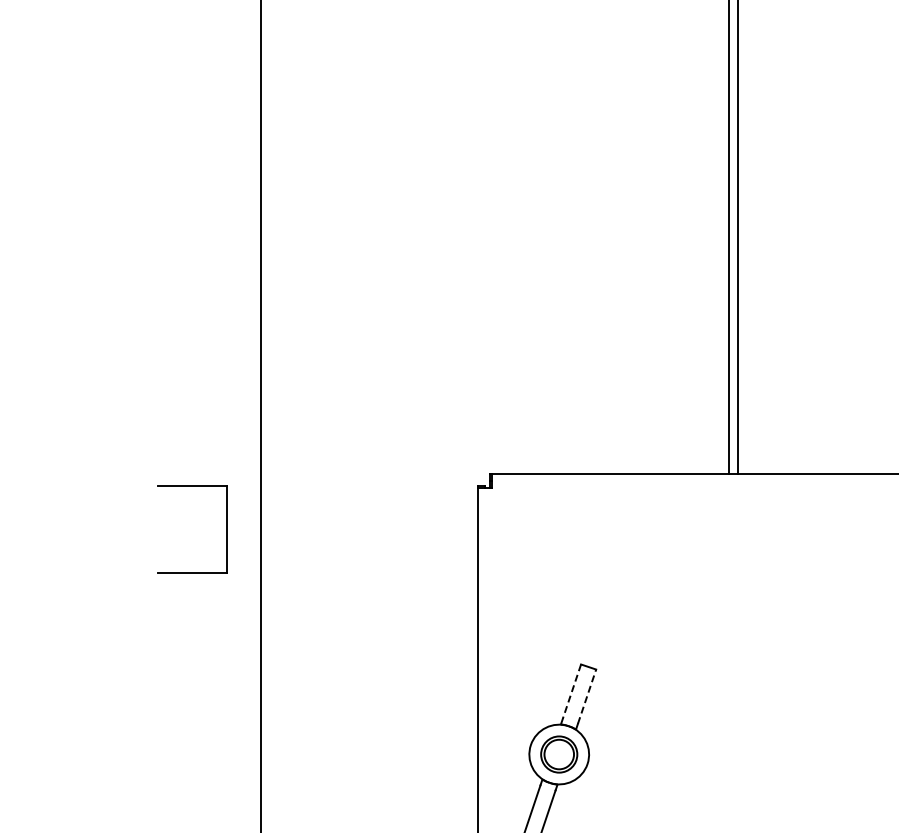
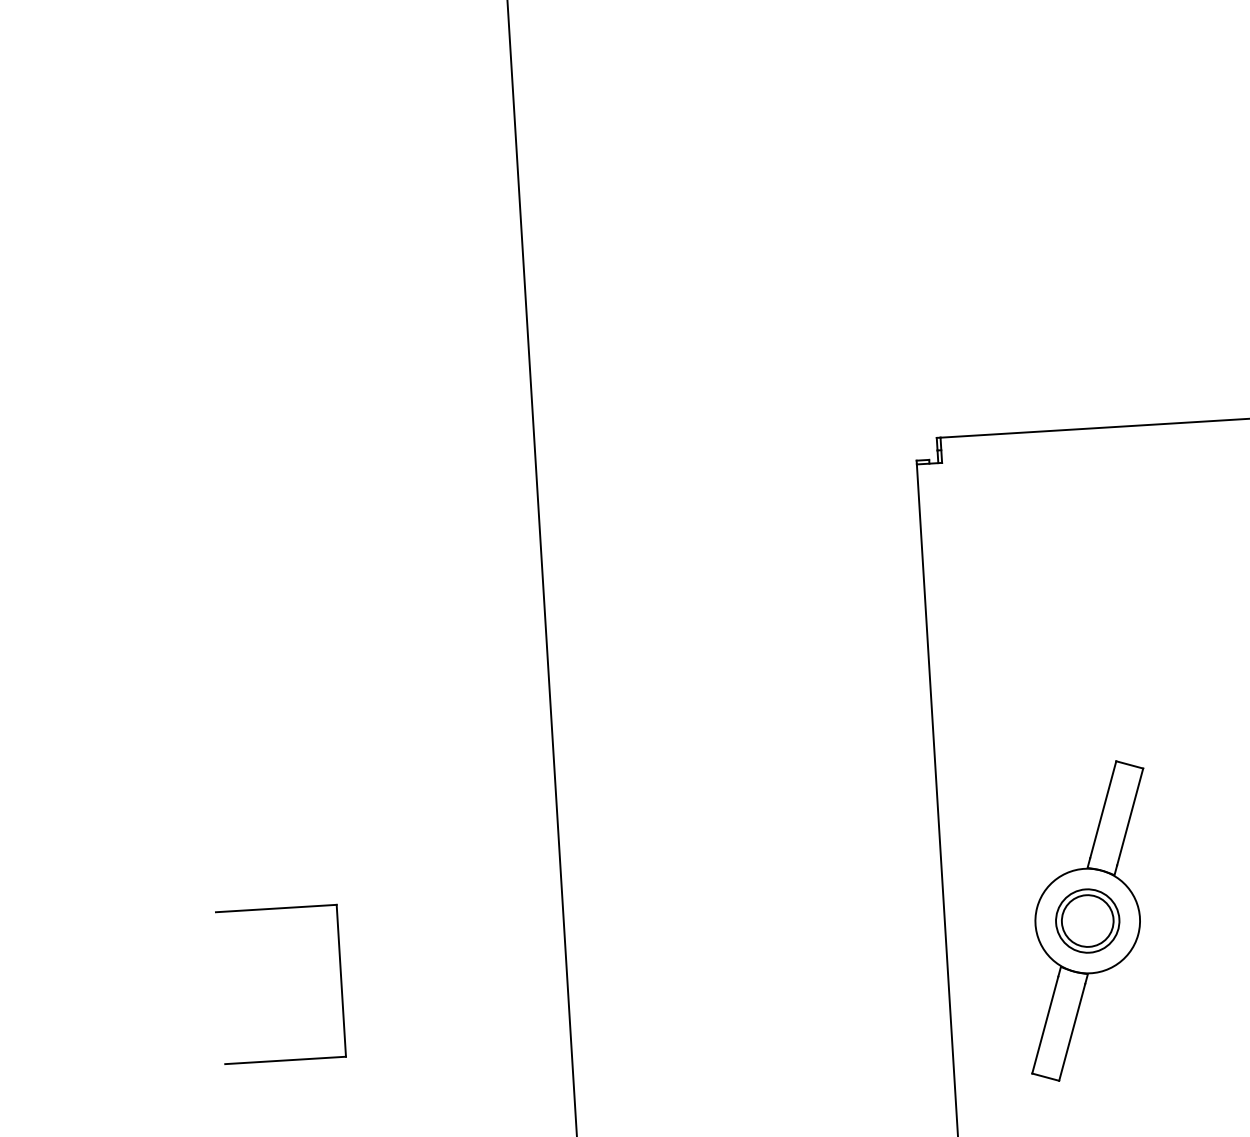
part: (226, 529) -> (340, 980), moved
line: (571, 691) -> (1102, 809), dashed -> solid
line: (587, 696) -> (1130, 816), dashed -> solid

